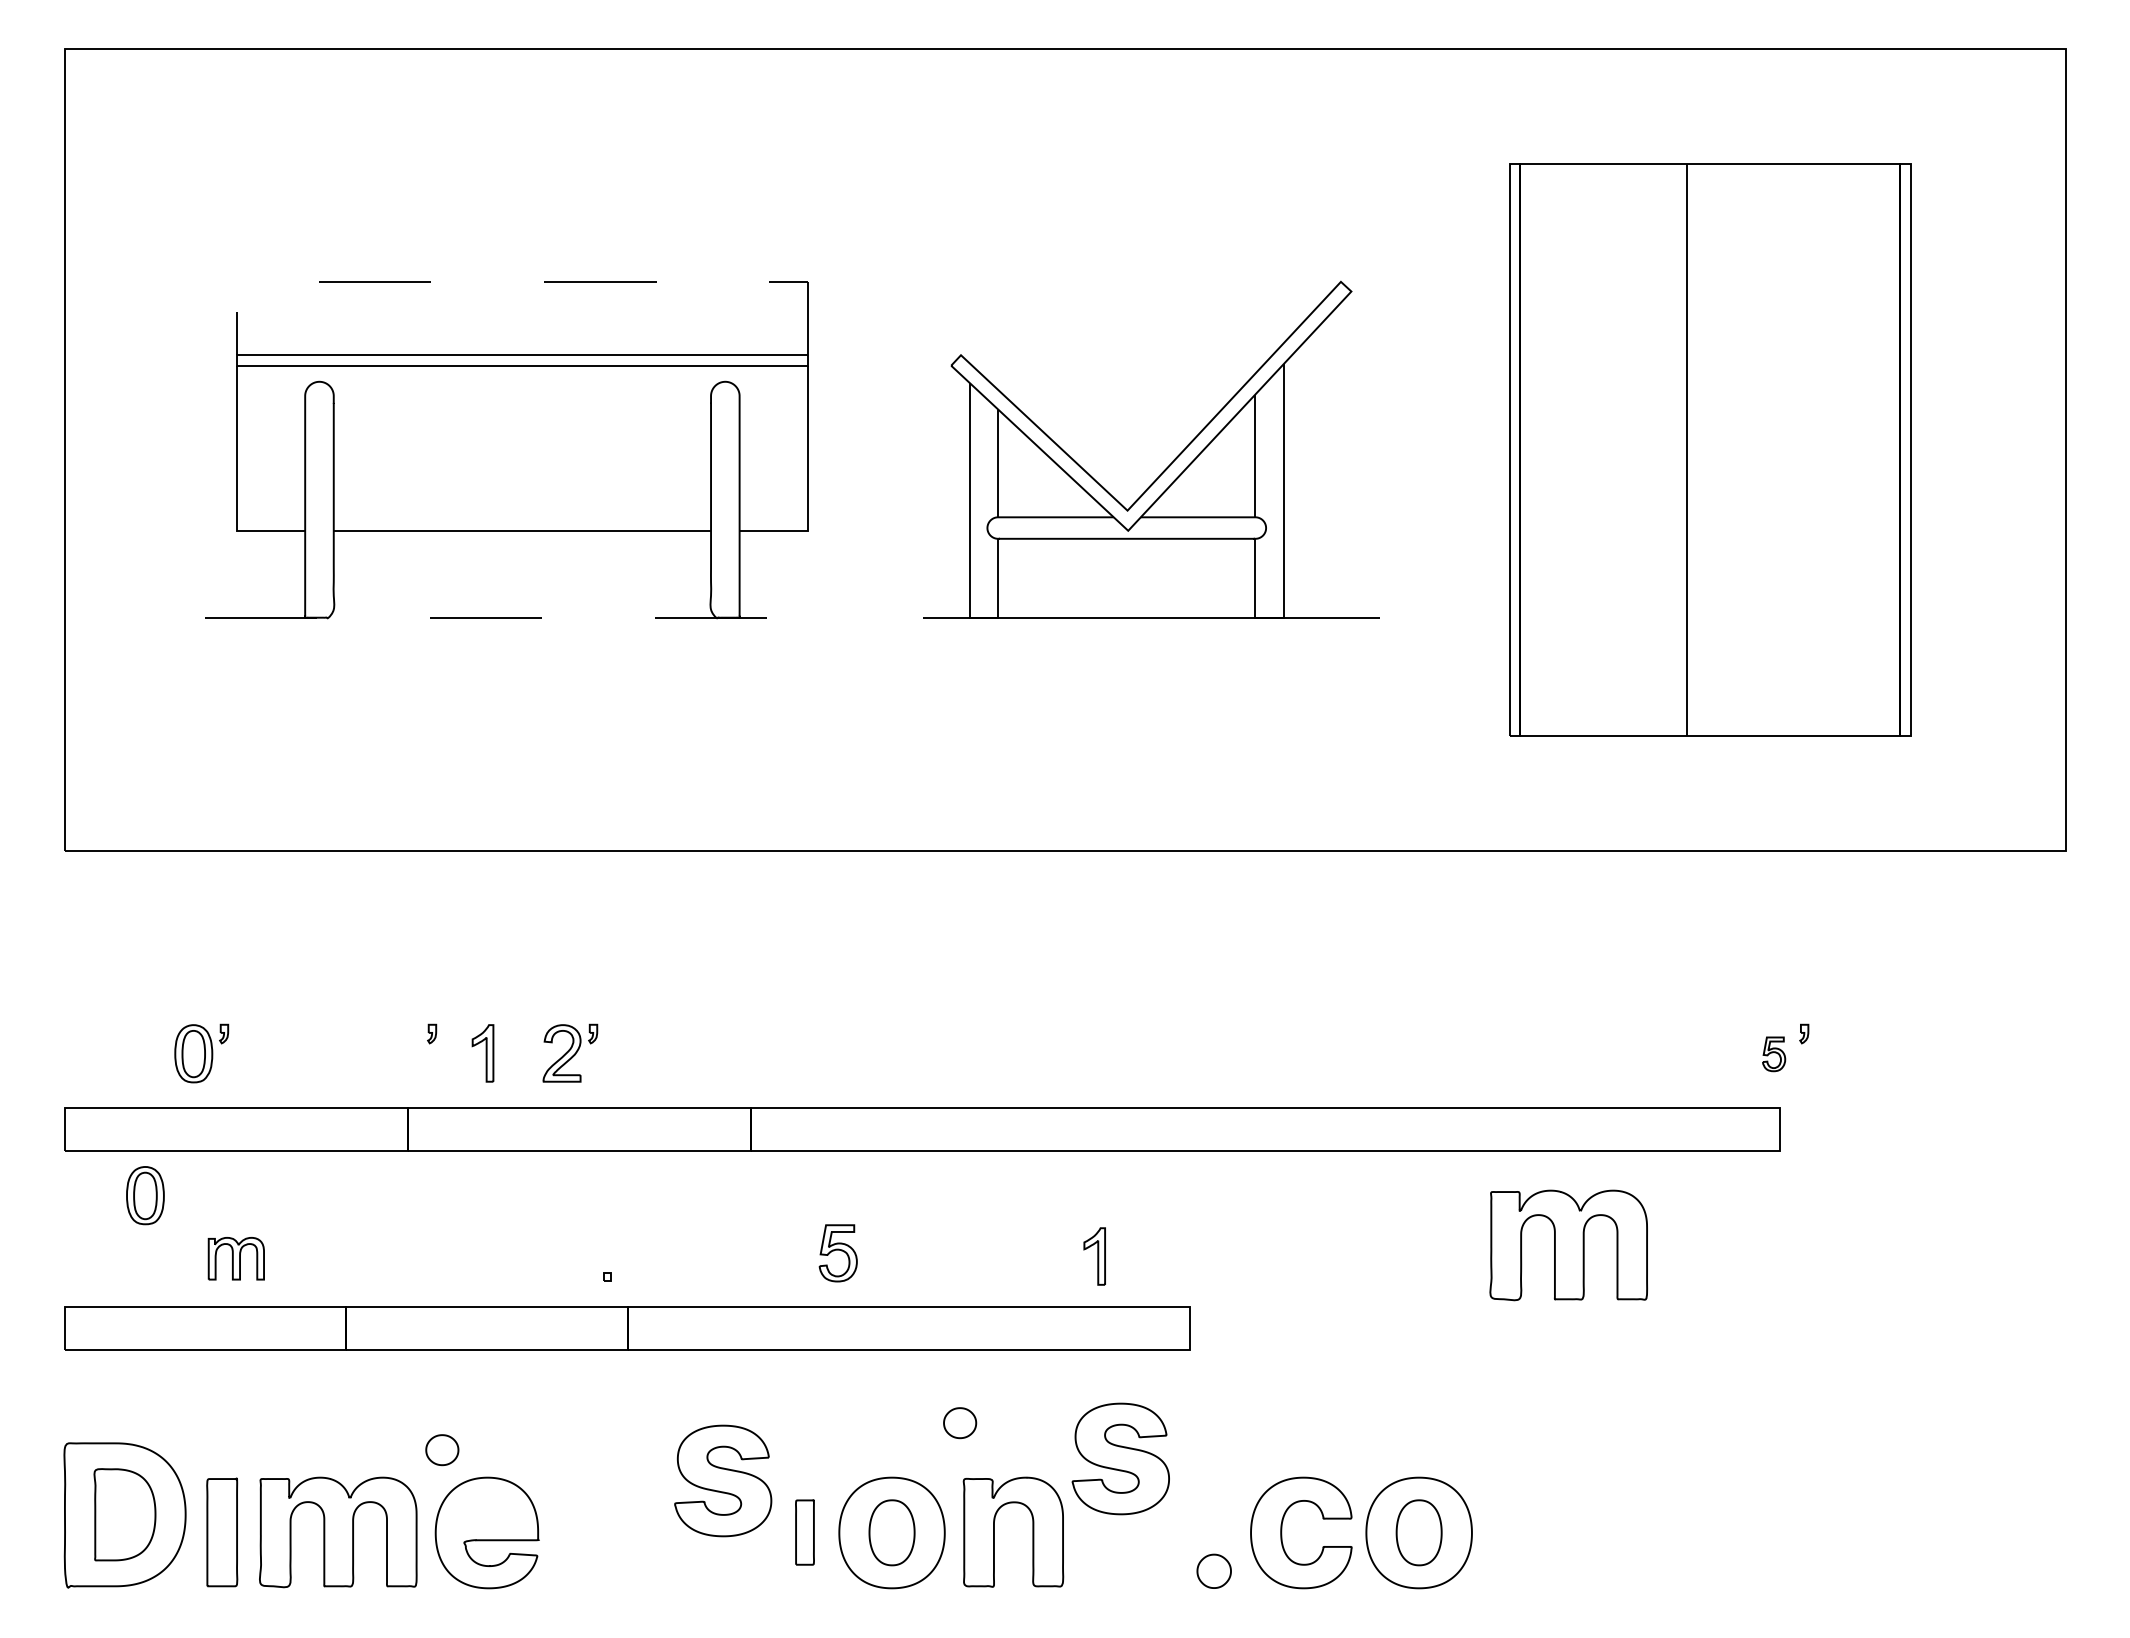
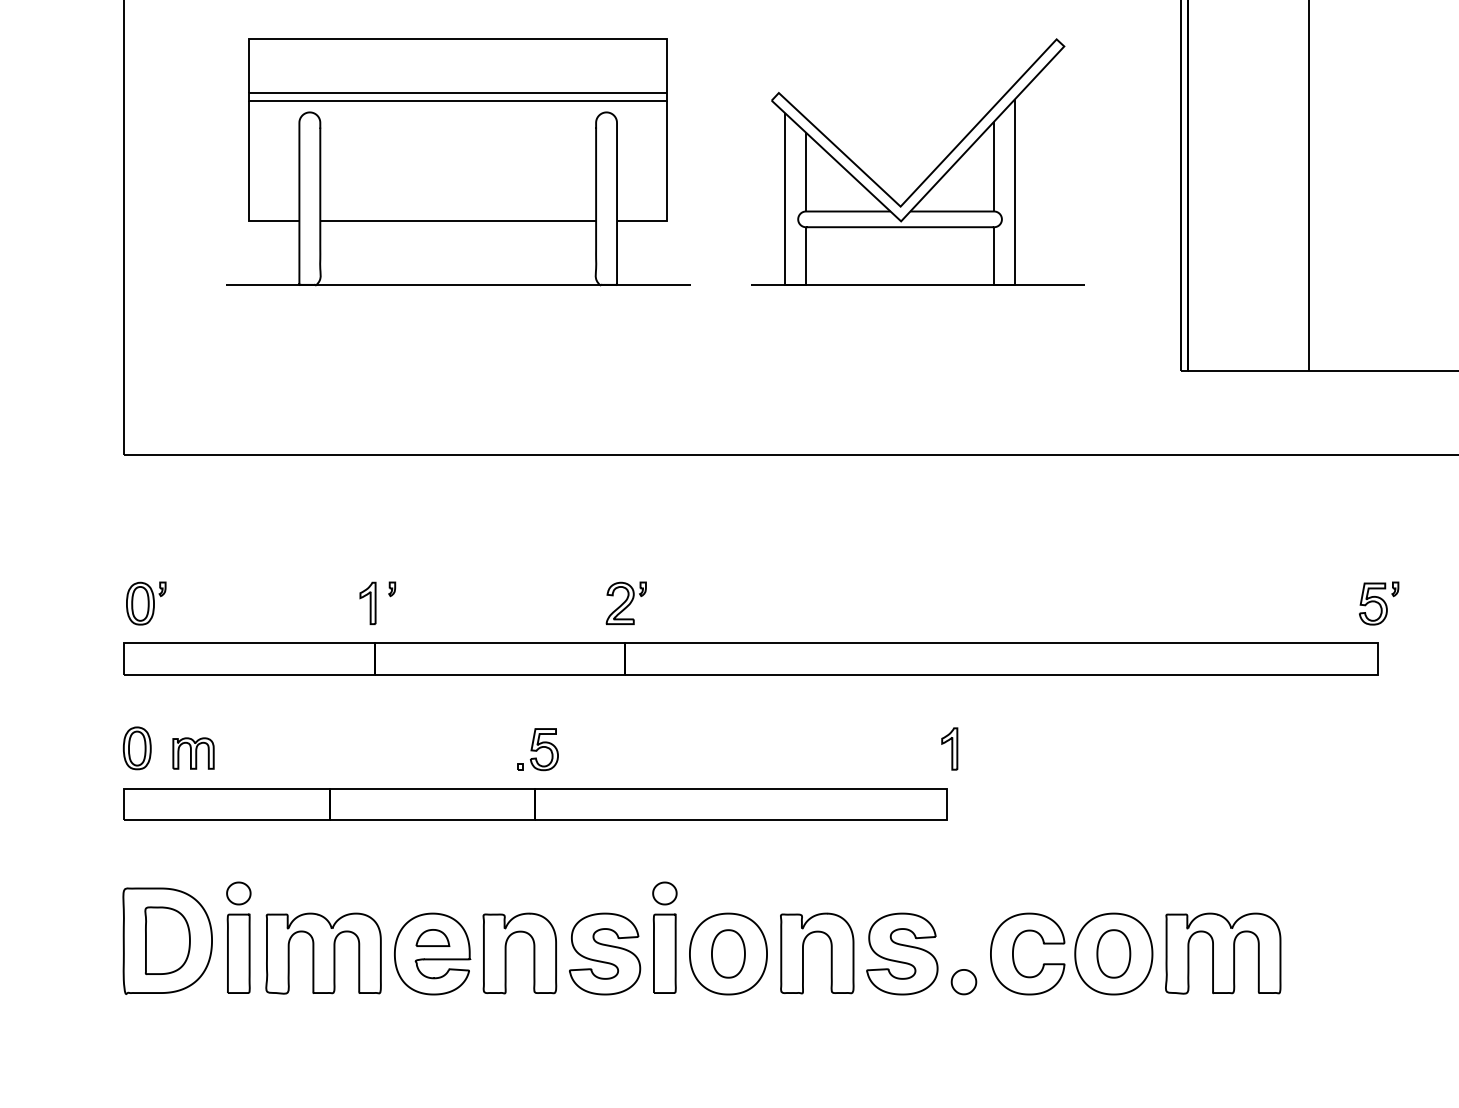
line: (522, 281) -> (458, 39), dashed -> solid
line: (522, 617) -> (458, 284), dashed -> solid
part: (570, 1052) -> (626, 602), moved
part: (201, 1053) -> (146, 603), moved
part: (482, 1053) -> (367, 603), moved
part: (1773, 1054) -> (1372, 604), size x1.67
part: (145, 1195) -> (137, 748), moved
part: (1568, 1245) -> (1223, 953), moved
part: (837, 1253) -> (543, 749), moved
part: (1094, 1256) -> (949, 748), moved
part: (235, 1258) -> (192, 753), moved
part: (960, 1423) -> (665, 893), moved
part: (442, 1450) -> (238, 893), moved
part: (1120, 1458) -> (902, 953), moved
part: (723, 1480) -> (605, 953), moved
part: (487, 1510) -> (432, 937), added
part: (588, 1531) -> (506, 952), added
part: (804, 1532) -> (664, 953), size x1.67

